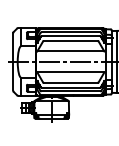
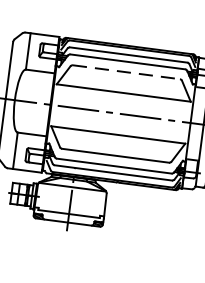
line: (70, 41) -> (125, 73), solid -> dashed

